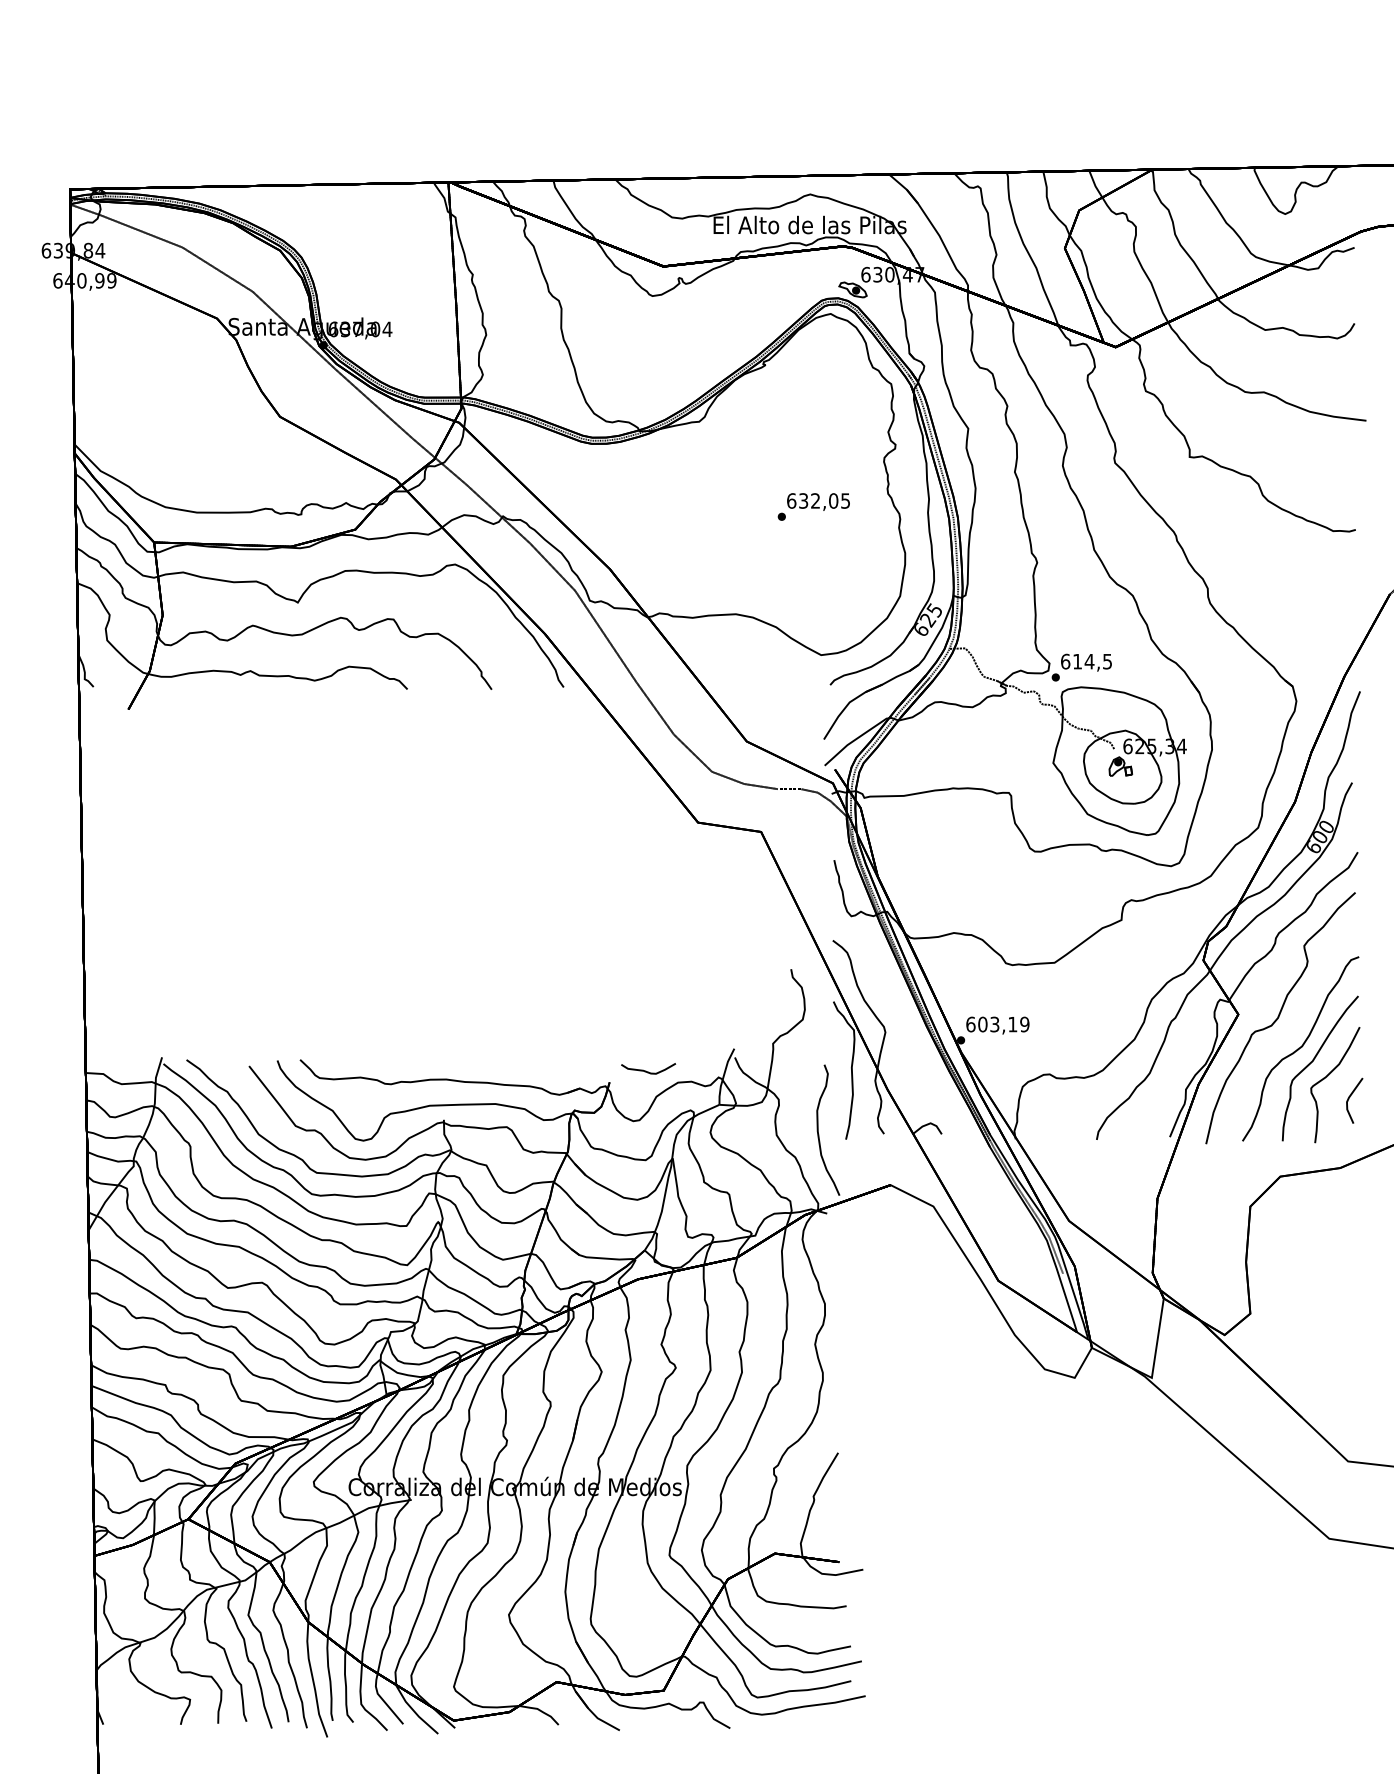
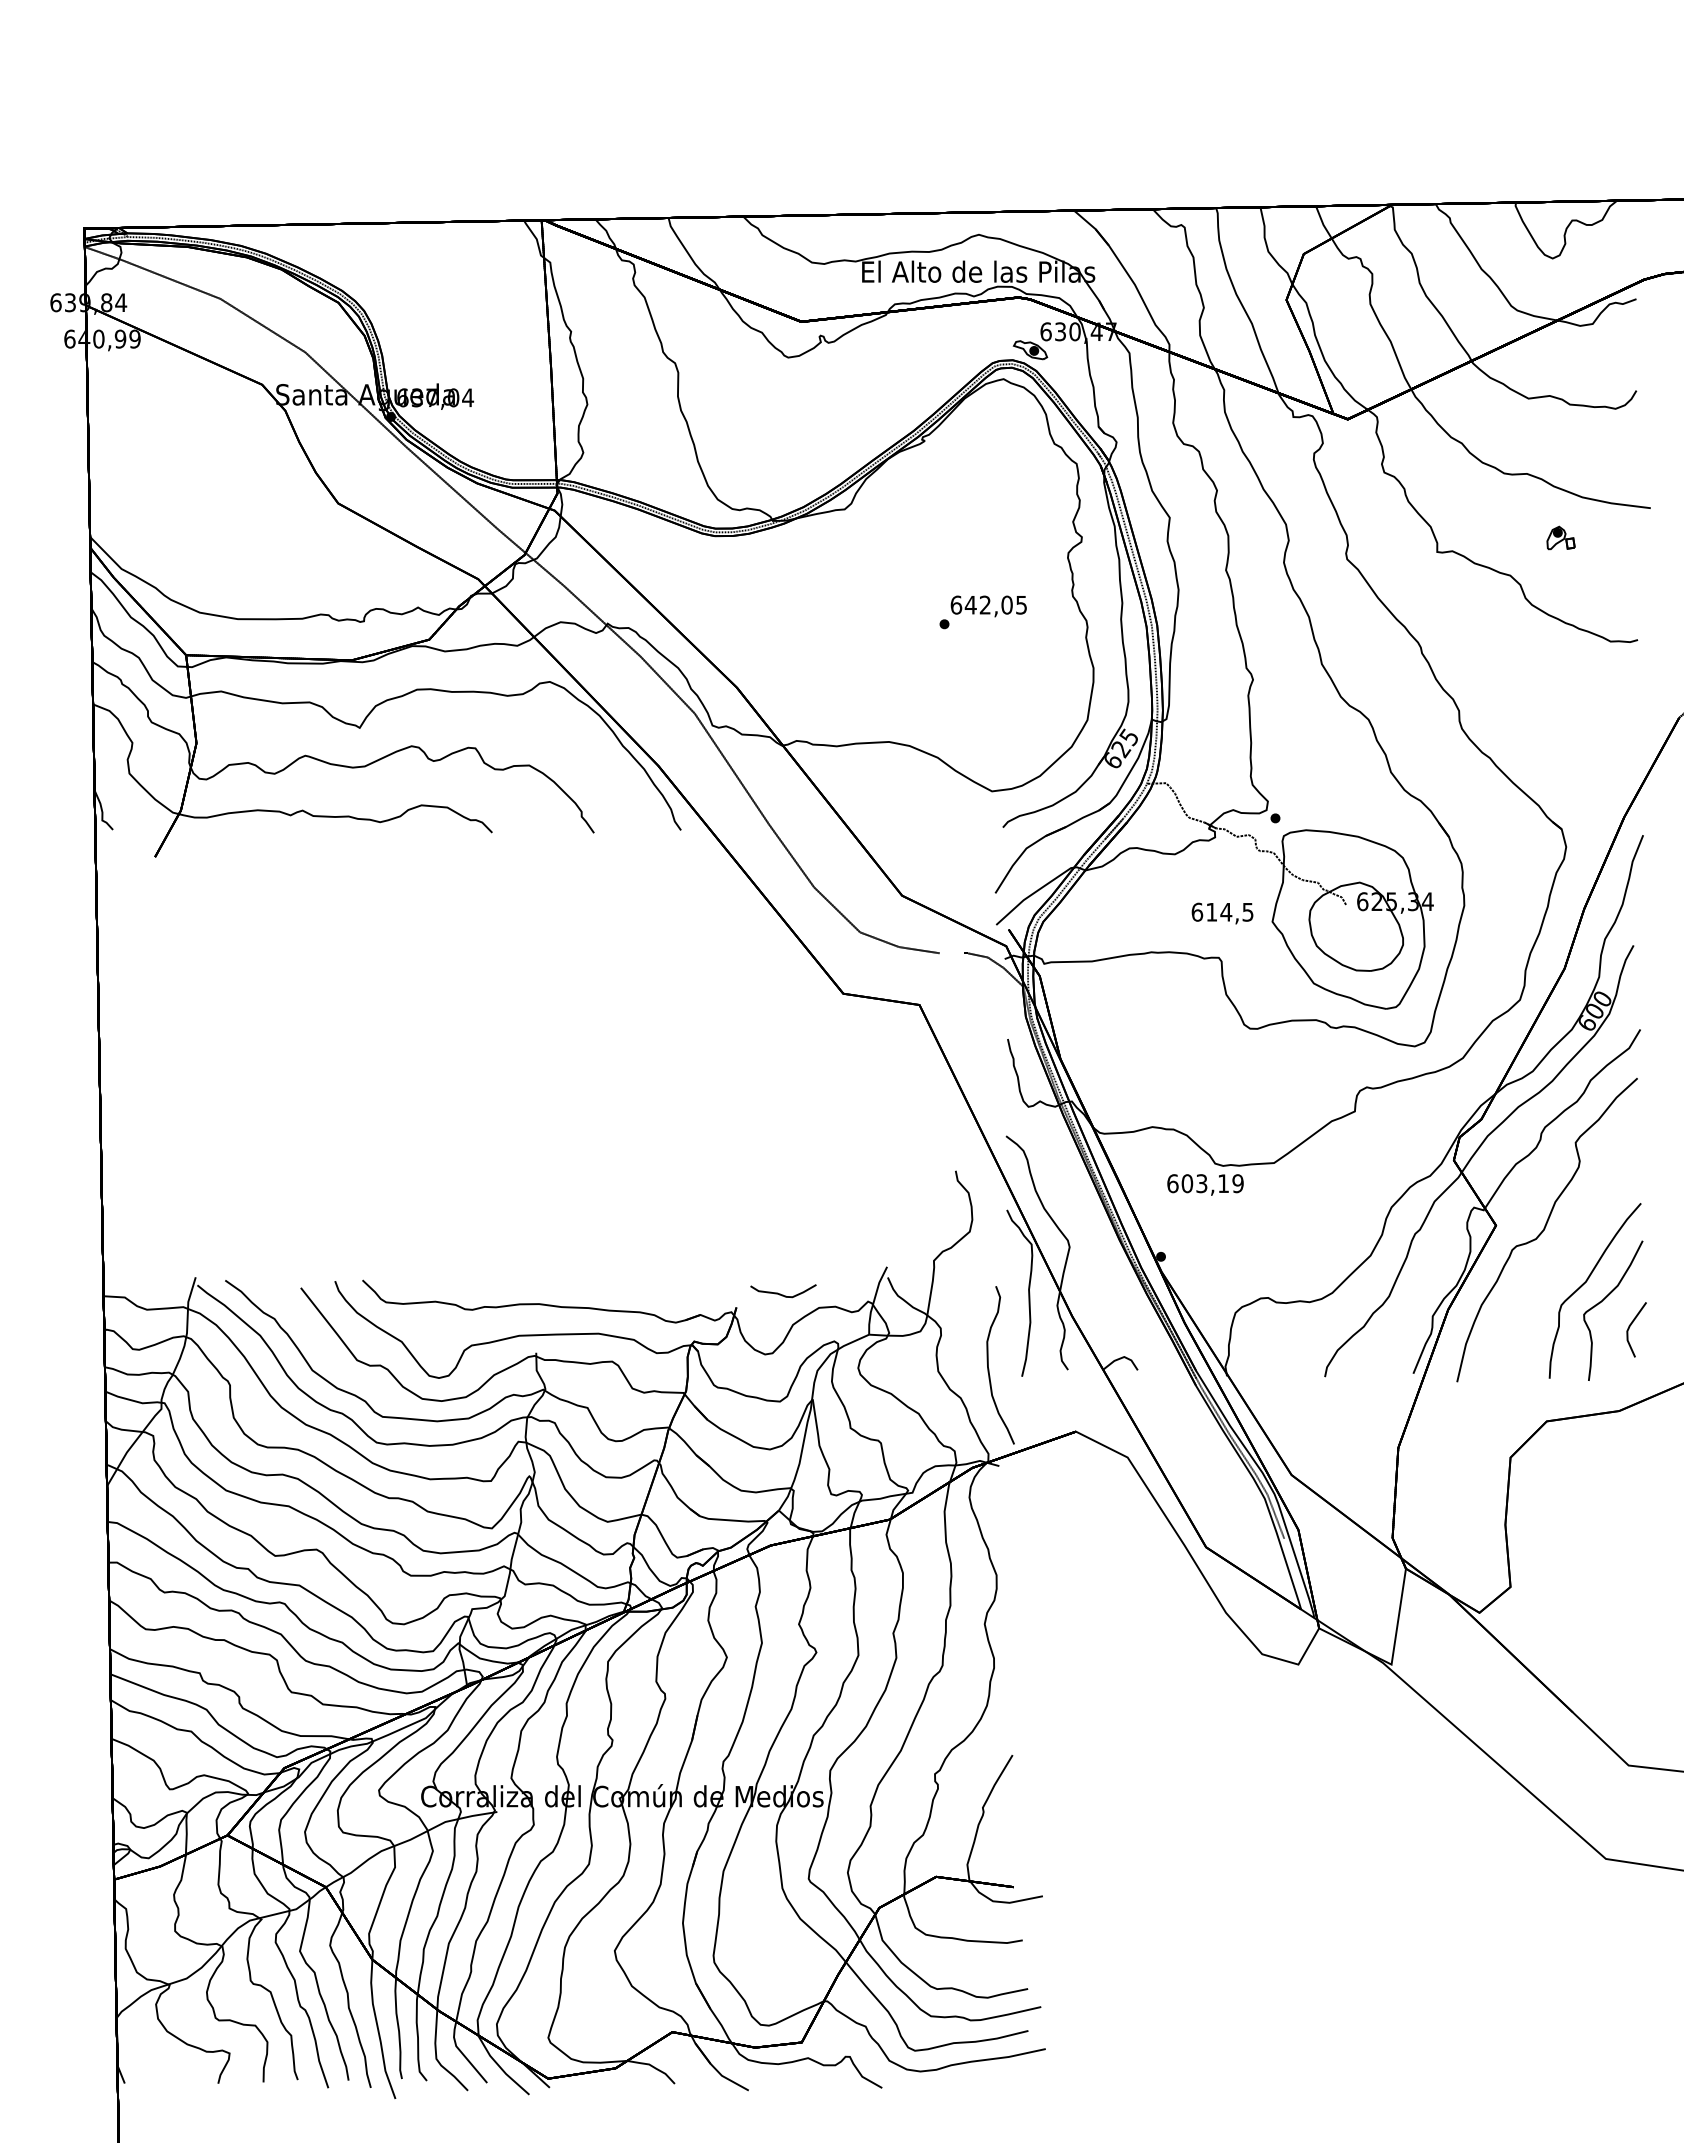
text: (803, 500) -> (970, 604), 632,05 -> 642,05
text: (1086, 662) -> (1222, 913), moved
part: (1120, 766) -> (1560, 537), moved
text: (997, 1025) -> (1205, 1184), moved
part: (1300, 1048) -> (1571, 1266), removed

